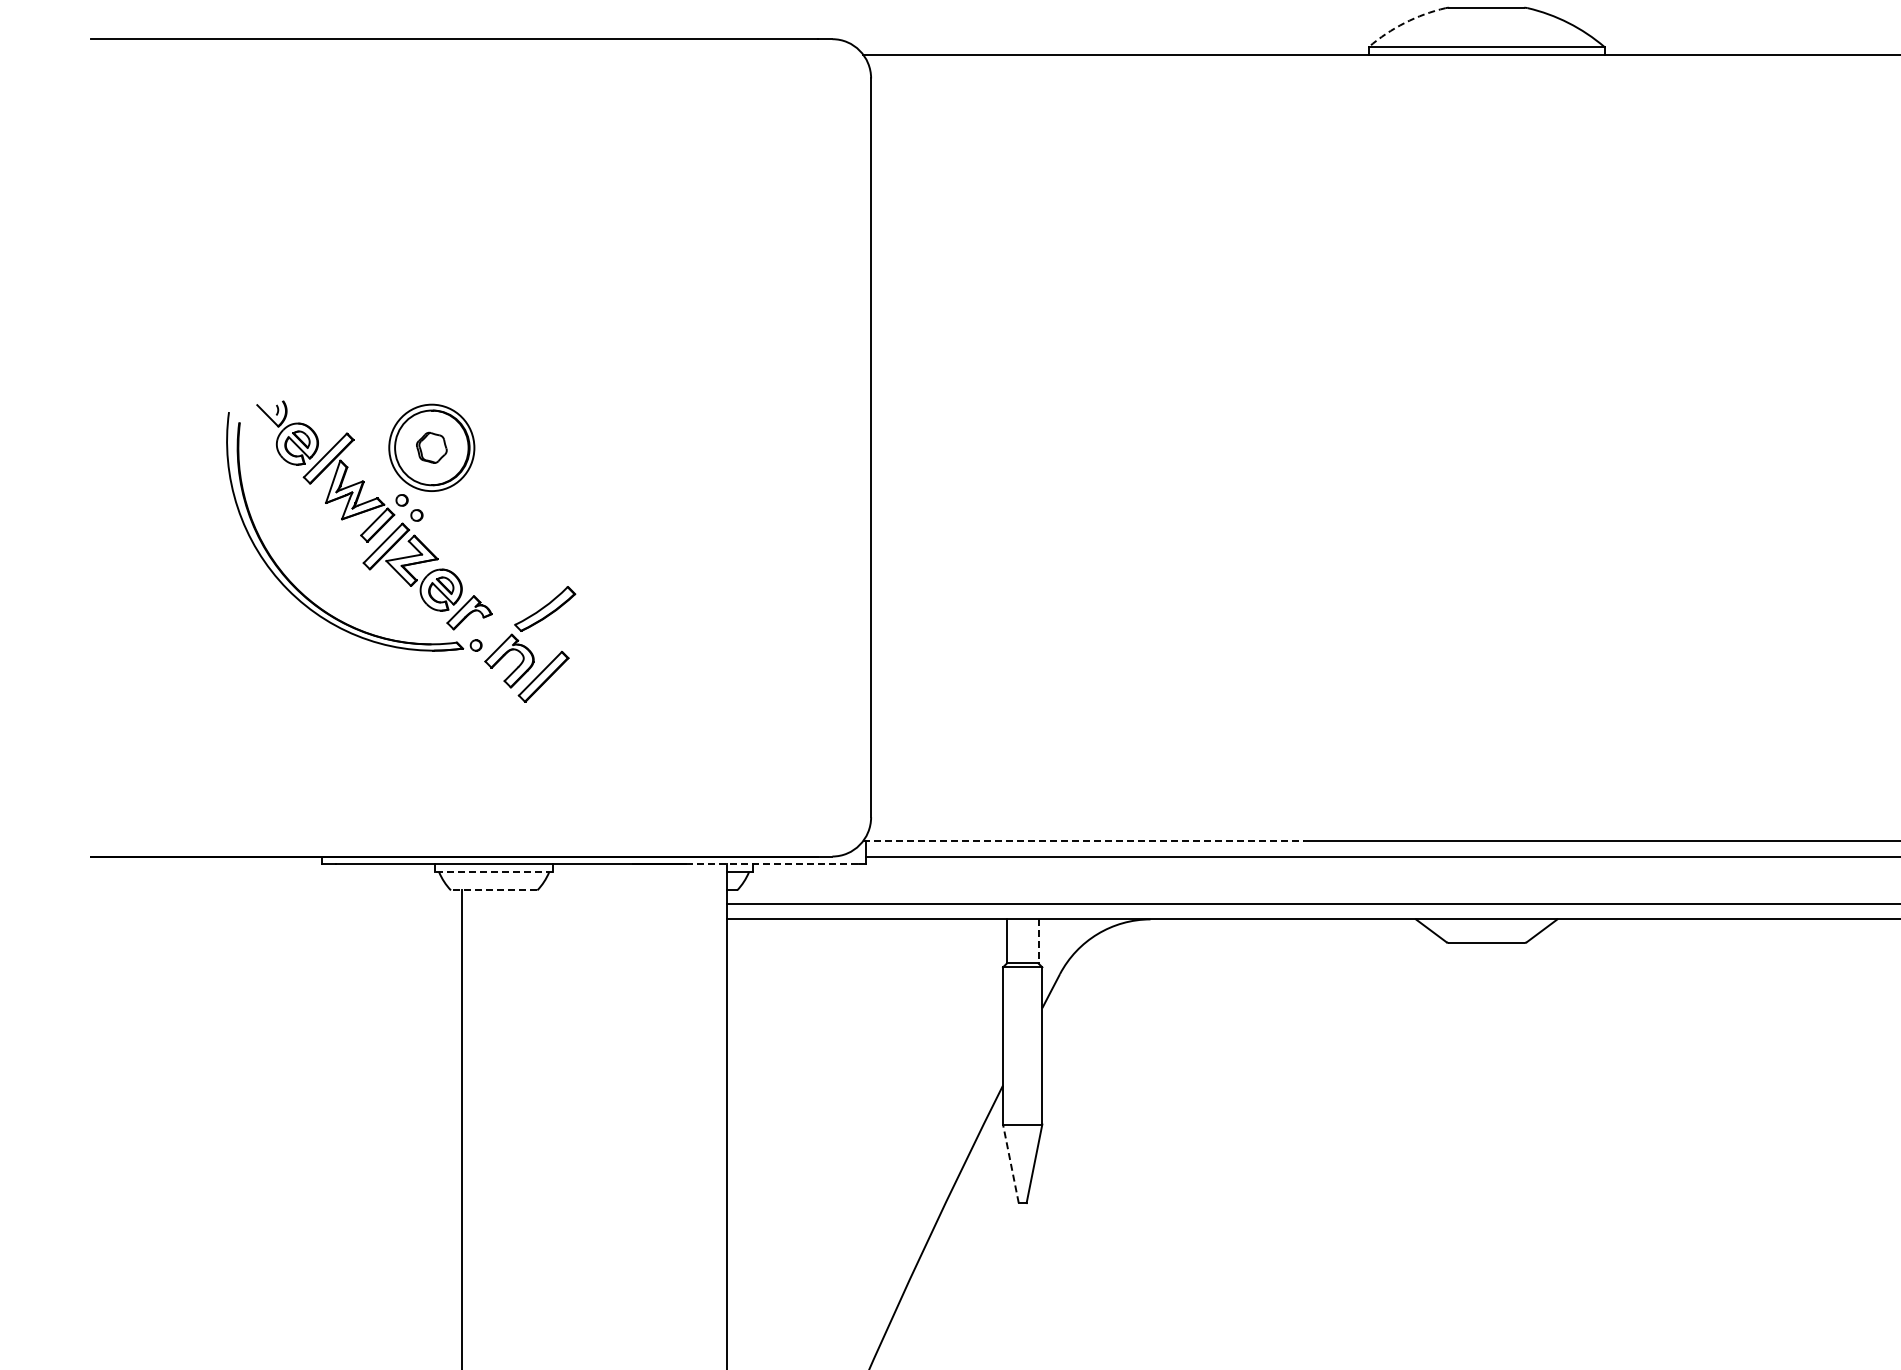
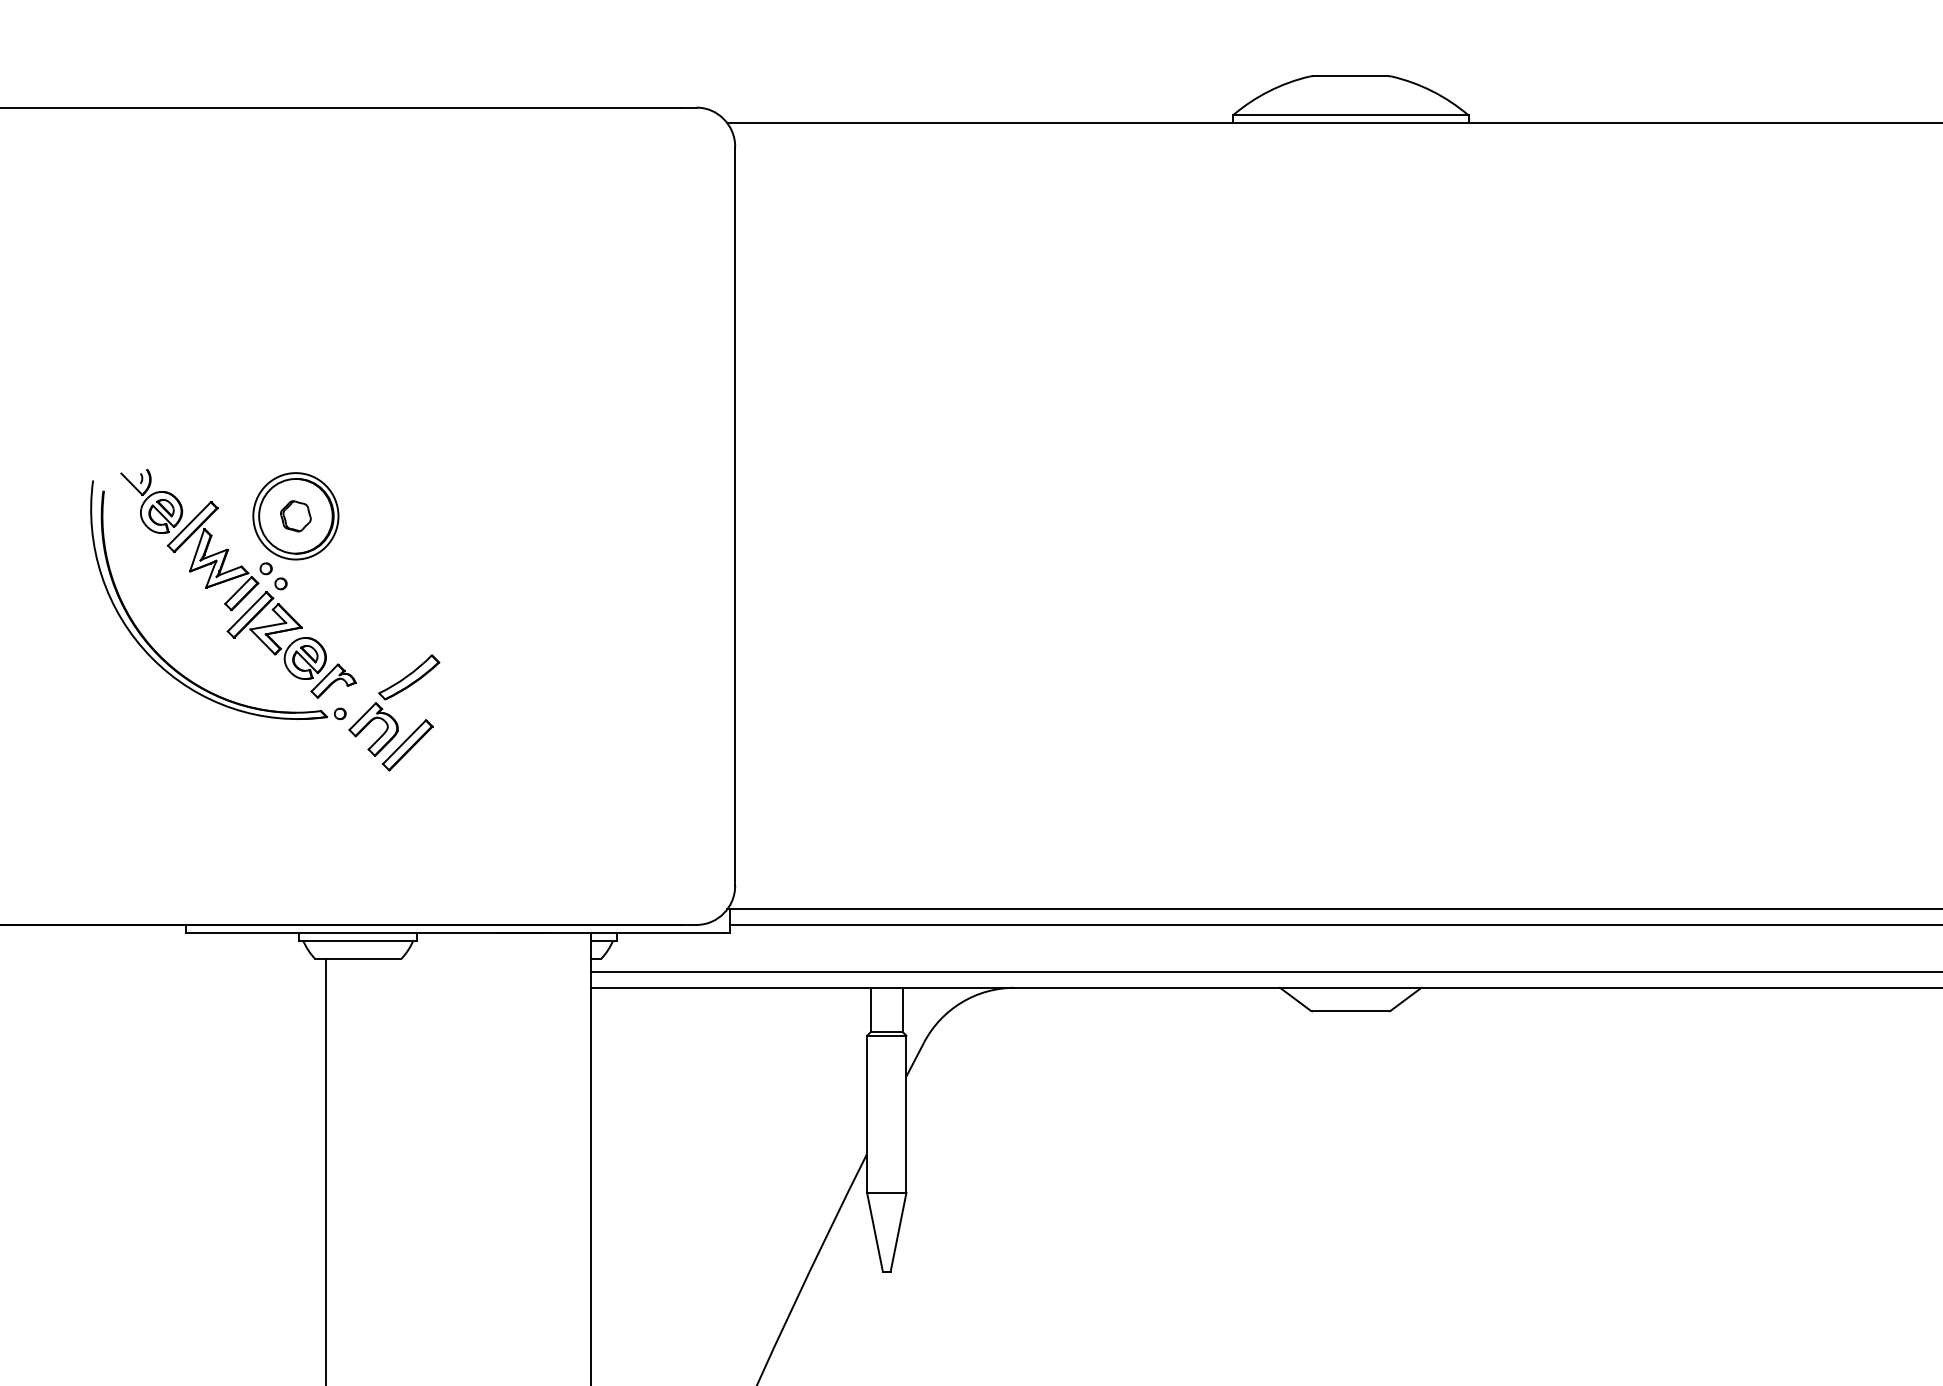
arc: (1404, 23) -> (1268, 91), dashed -> solid
line: (1084, 841) -> (948, 909), dashed -> solid
line: (772, 864) -> (636, 932), dashed -> solid
line: (494, 872) -> (358, 940), dashed -> solid
line: (493, 890) -> (357, 958), dashed -> solid
line: (1038, 942) -> (902, 1010), dashed -> solid
line: (1010, 1163) -> (874, 1231), dashed -> solid

